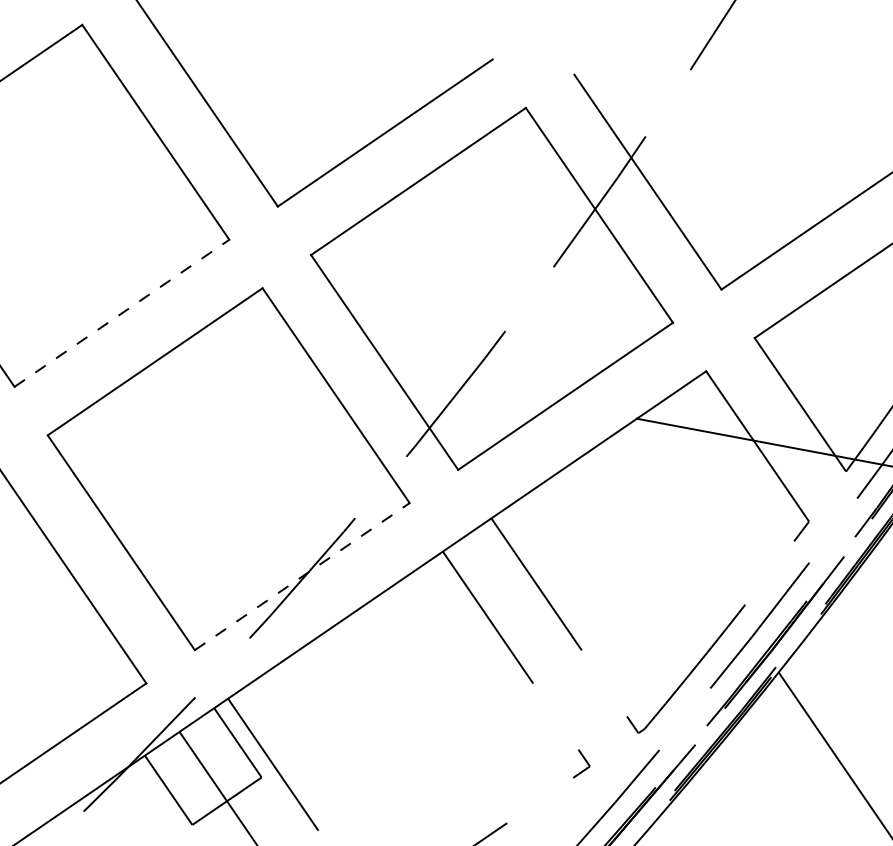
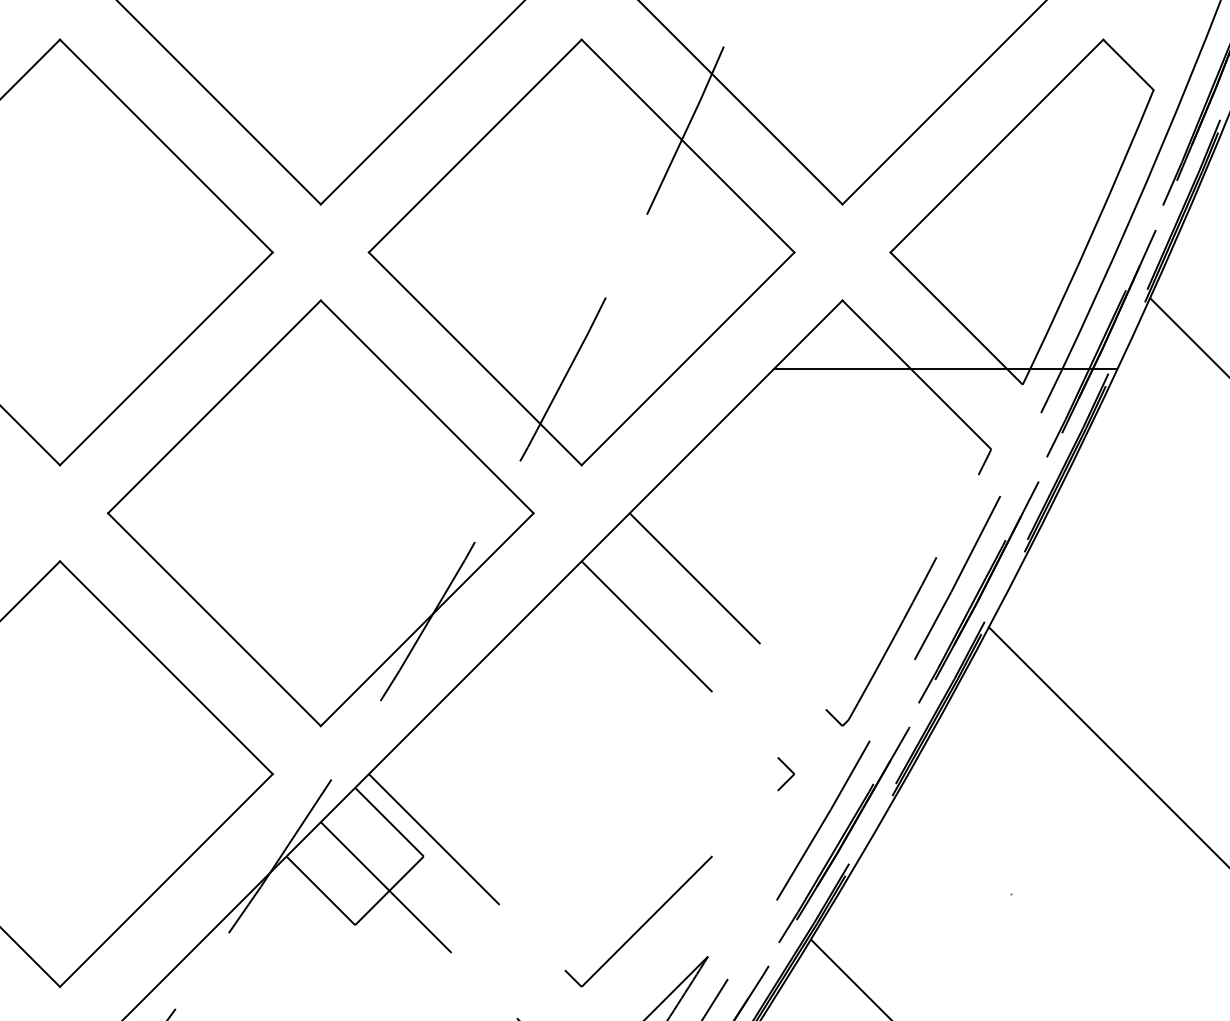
line: (122, 313) -> (166, 358), dashed -> solid
line: (302, 576) -> (427, 619), dashed -> solid

